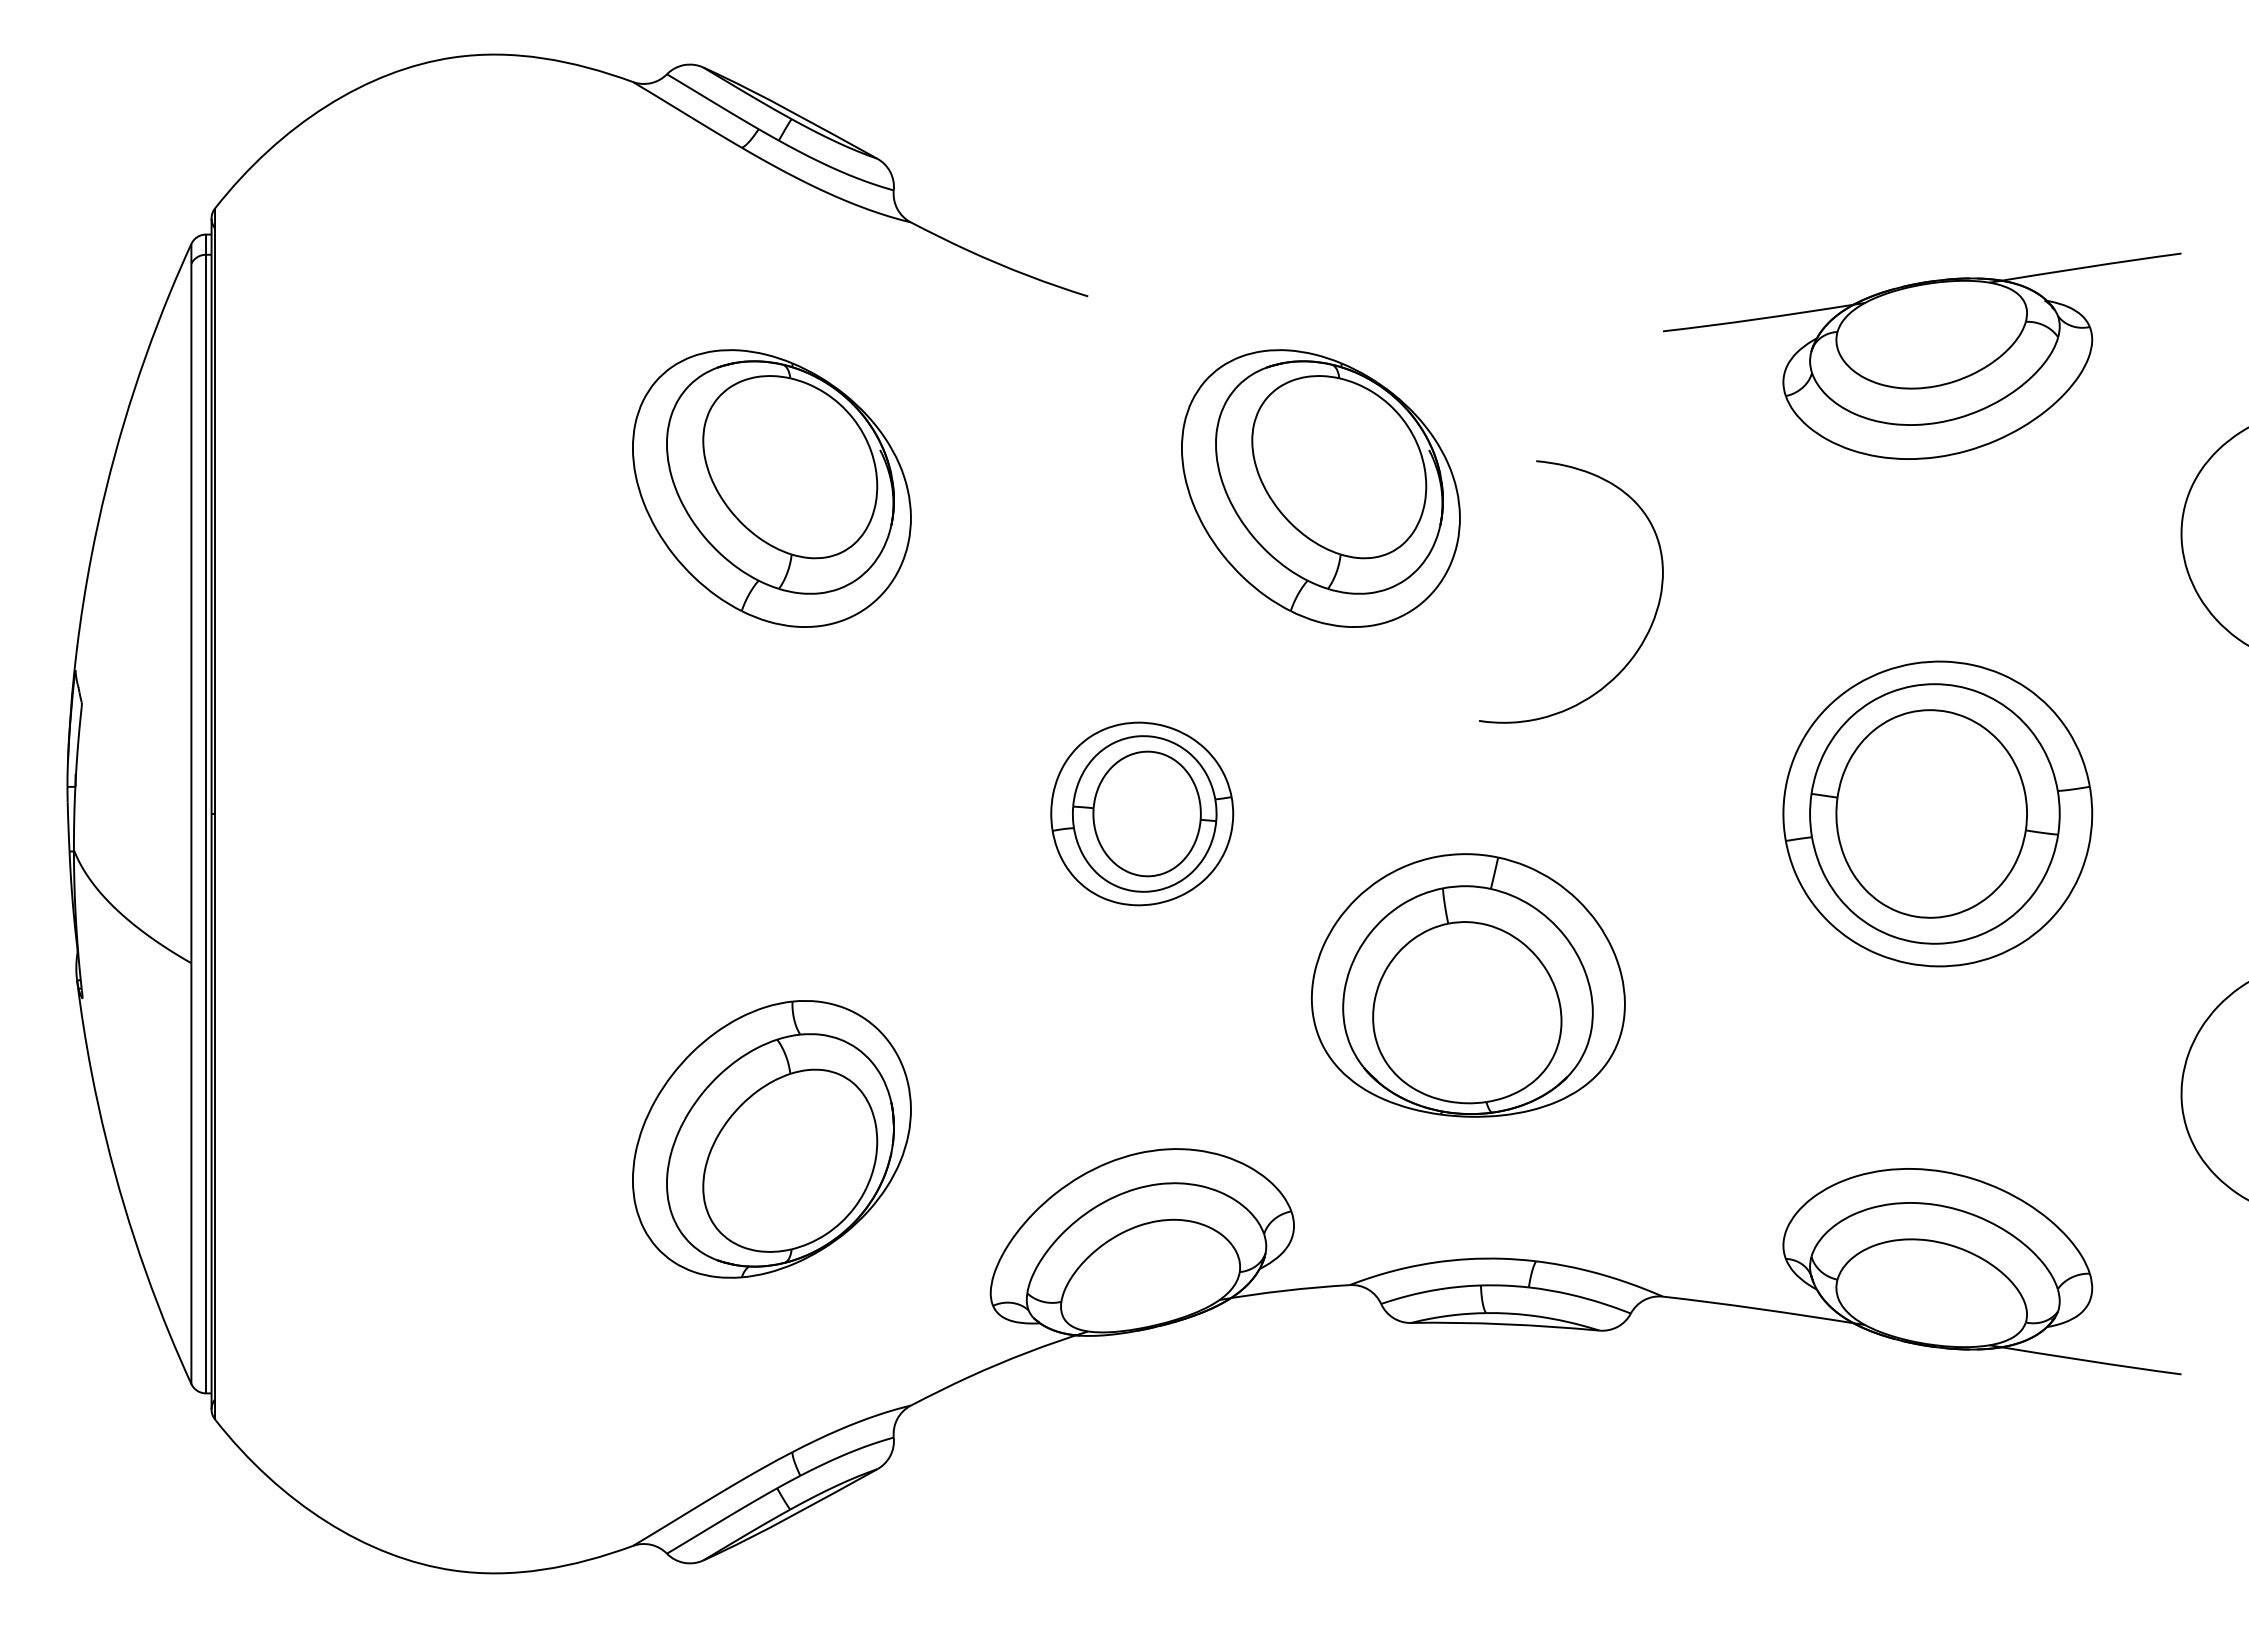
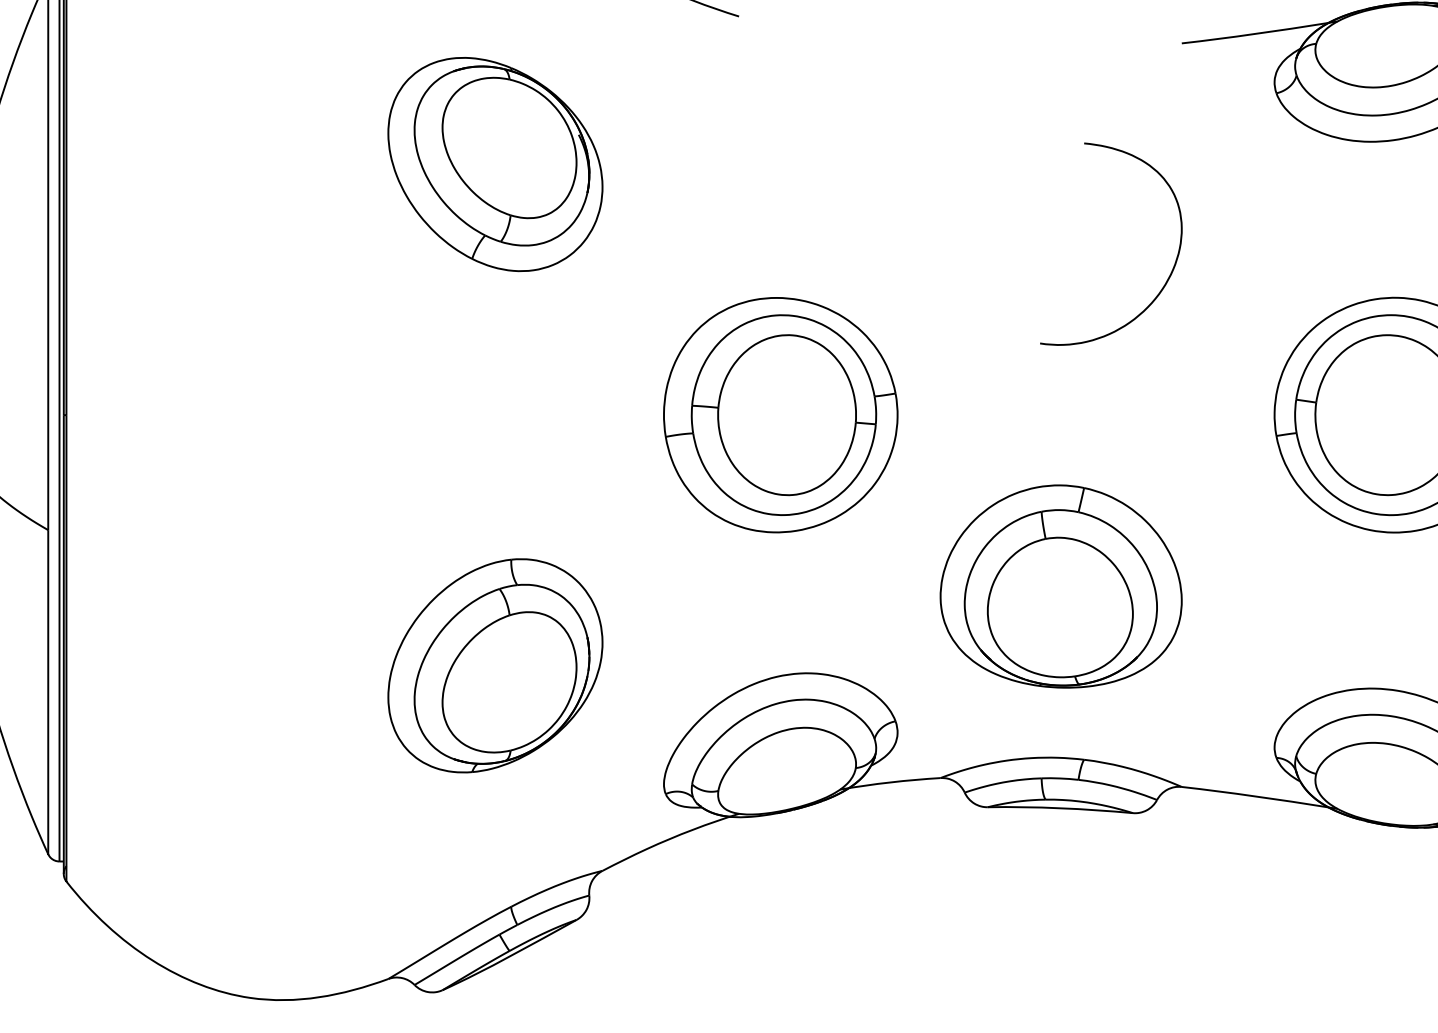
part: (1320, 488) -> (917, 164), removed
part: (1141, 813) -> (780, 414), size x1.67
part: (1468, 985) -> (1061, 586), moved

